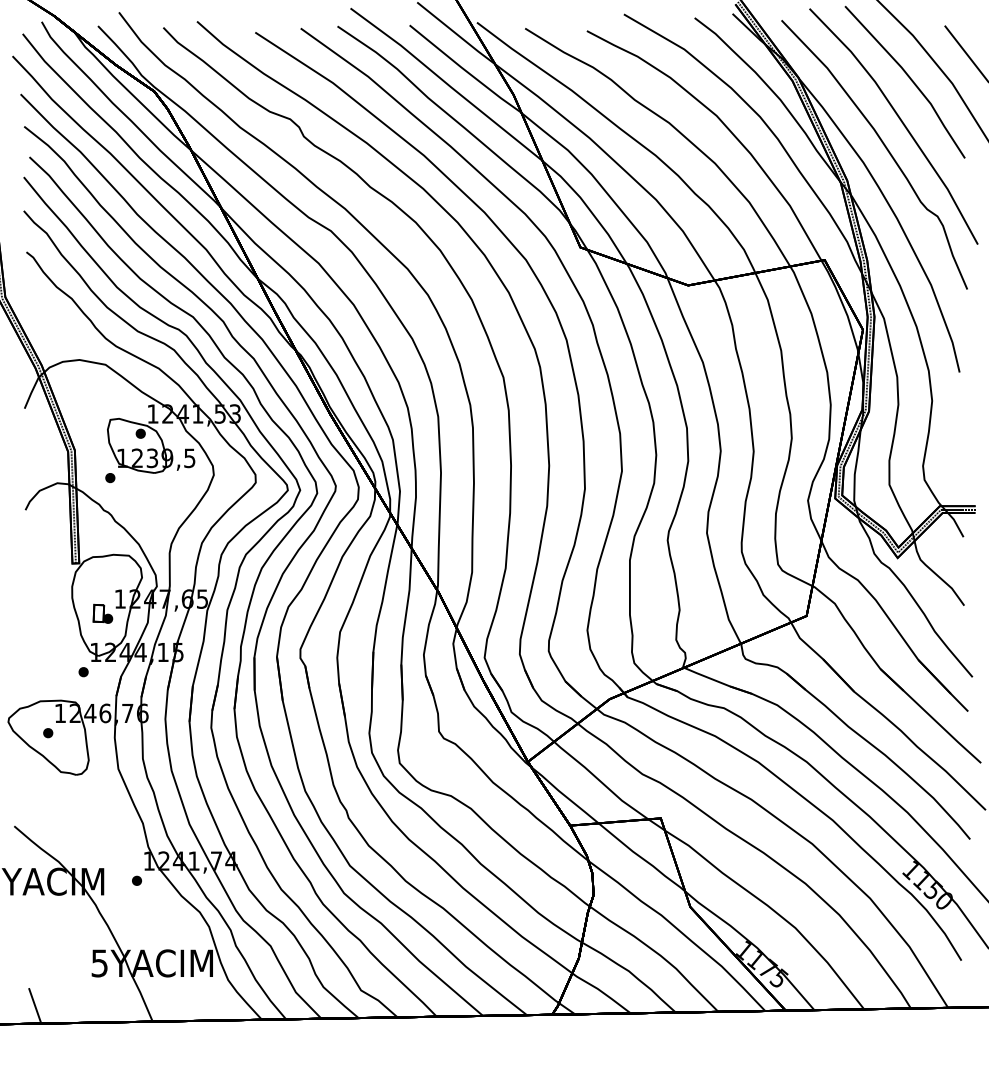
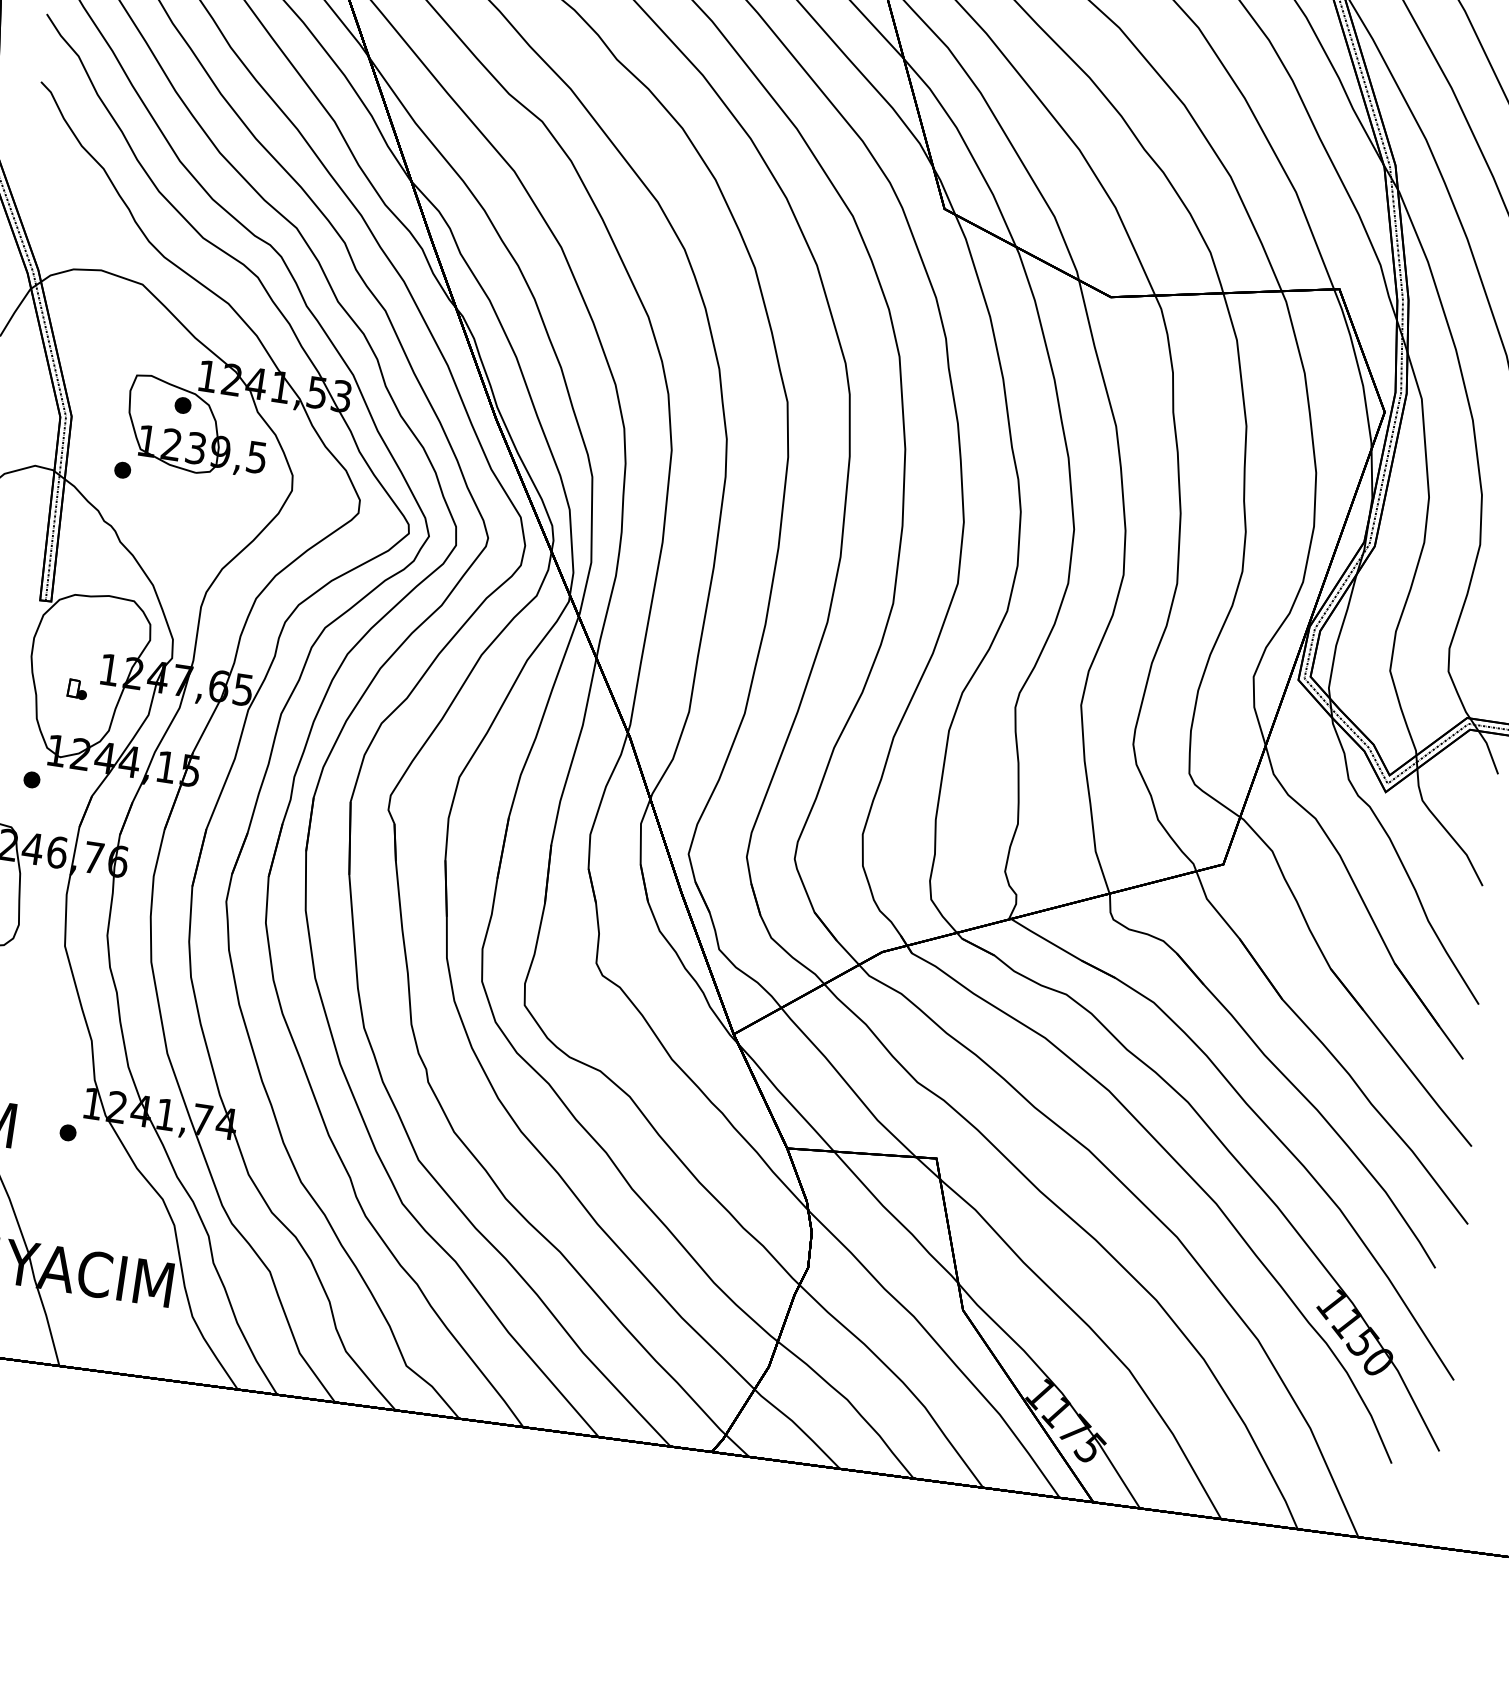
part: (102, 613) -> (76, 688), size x0.6

